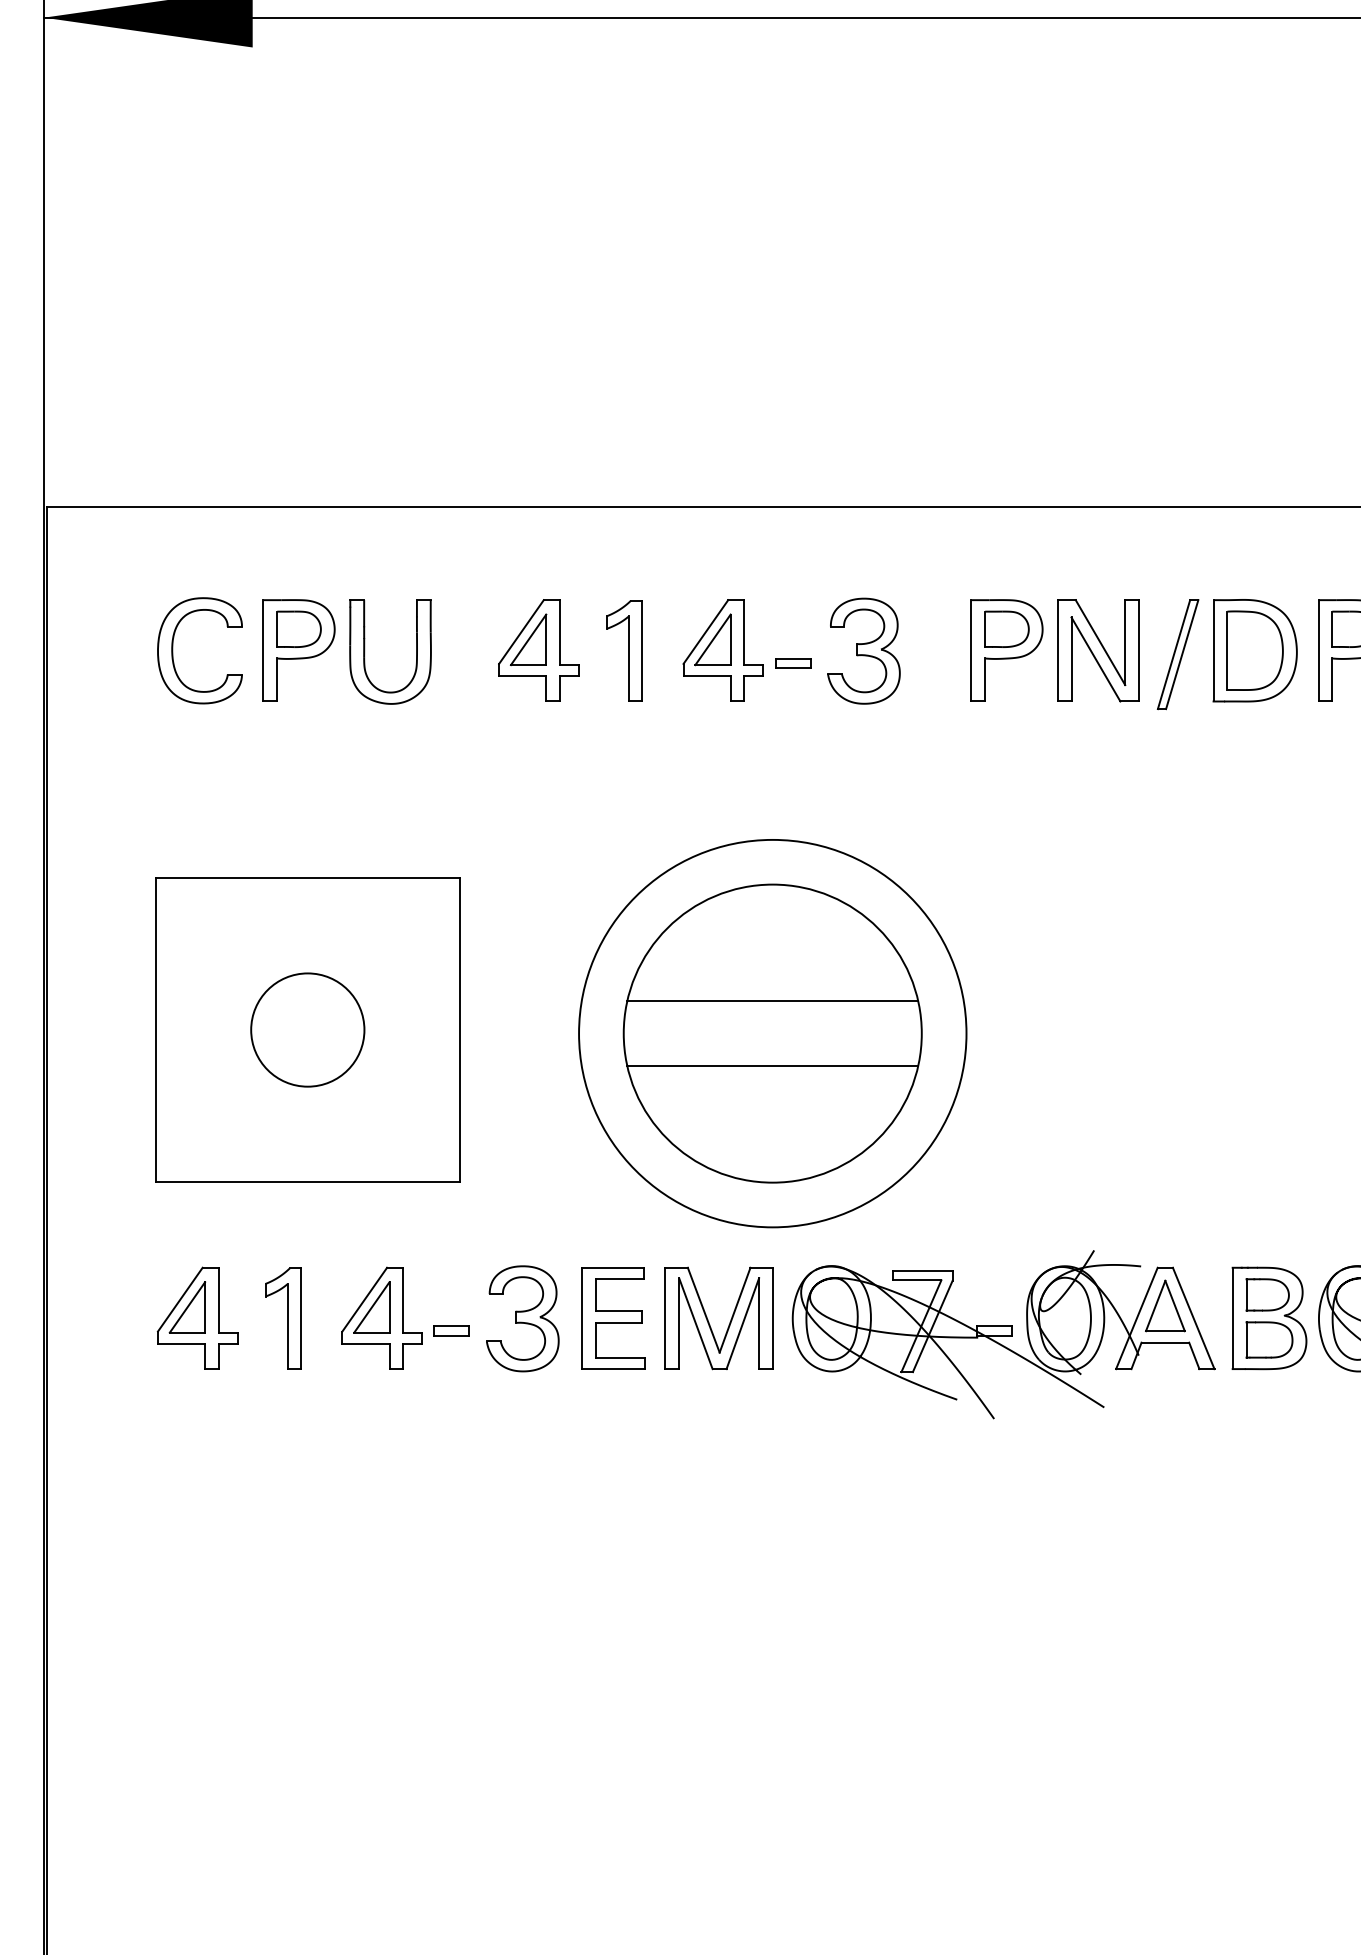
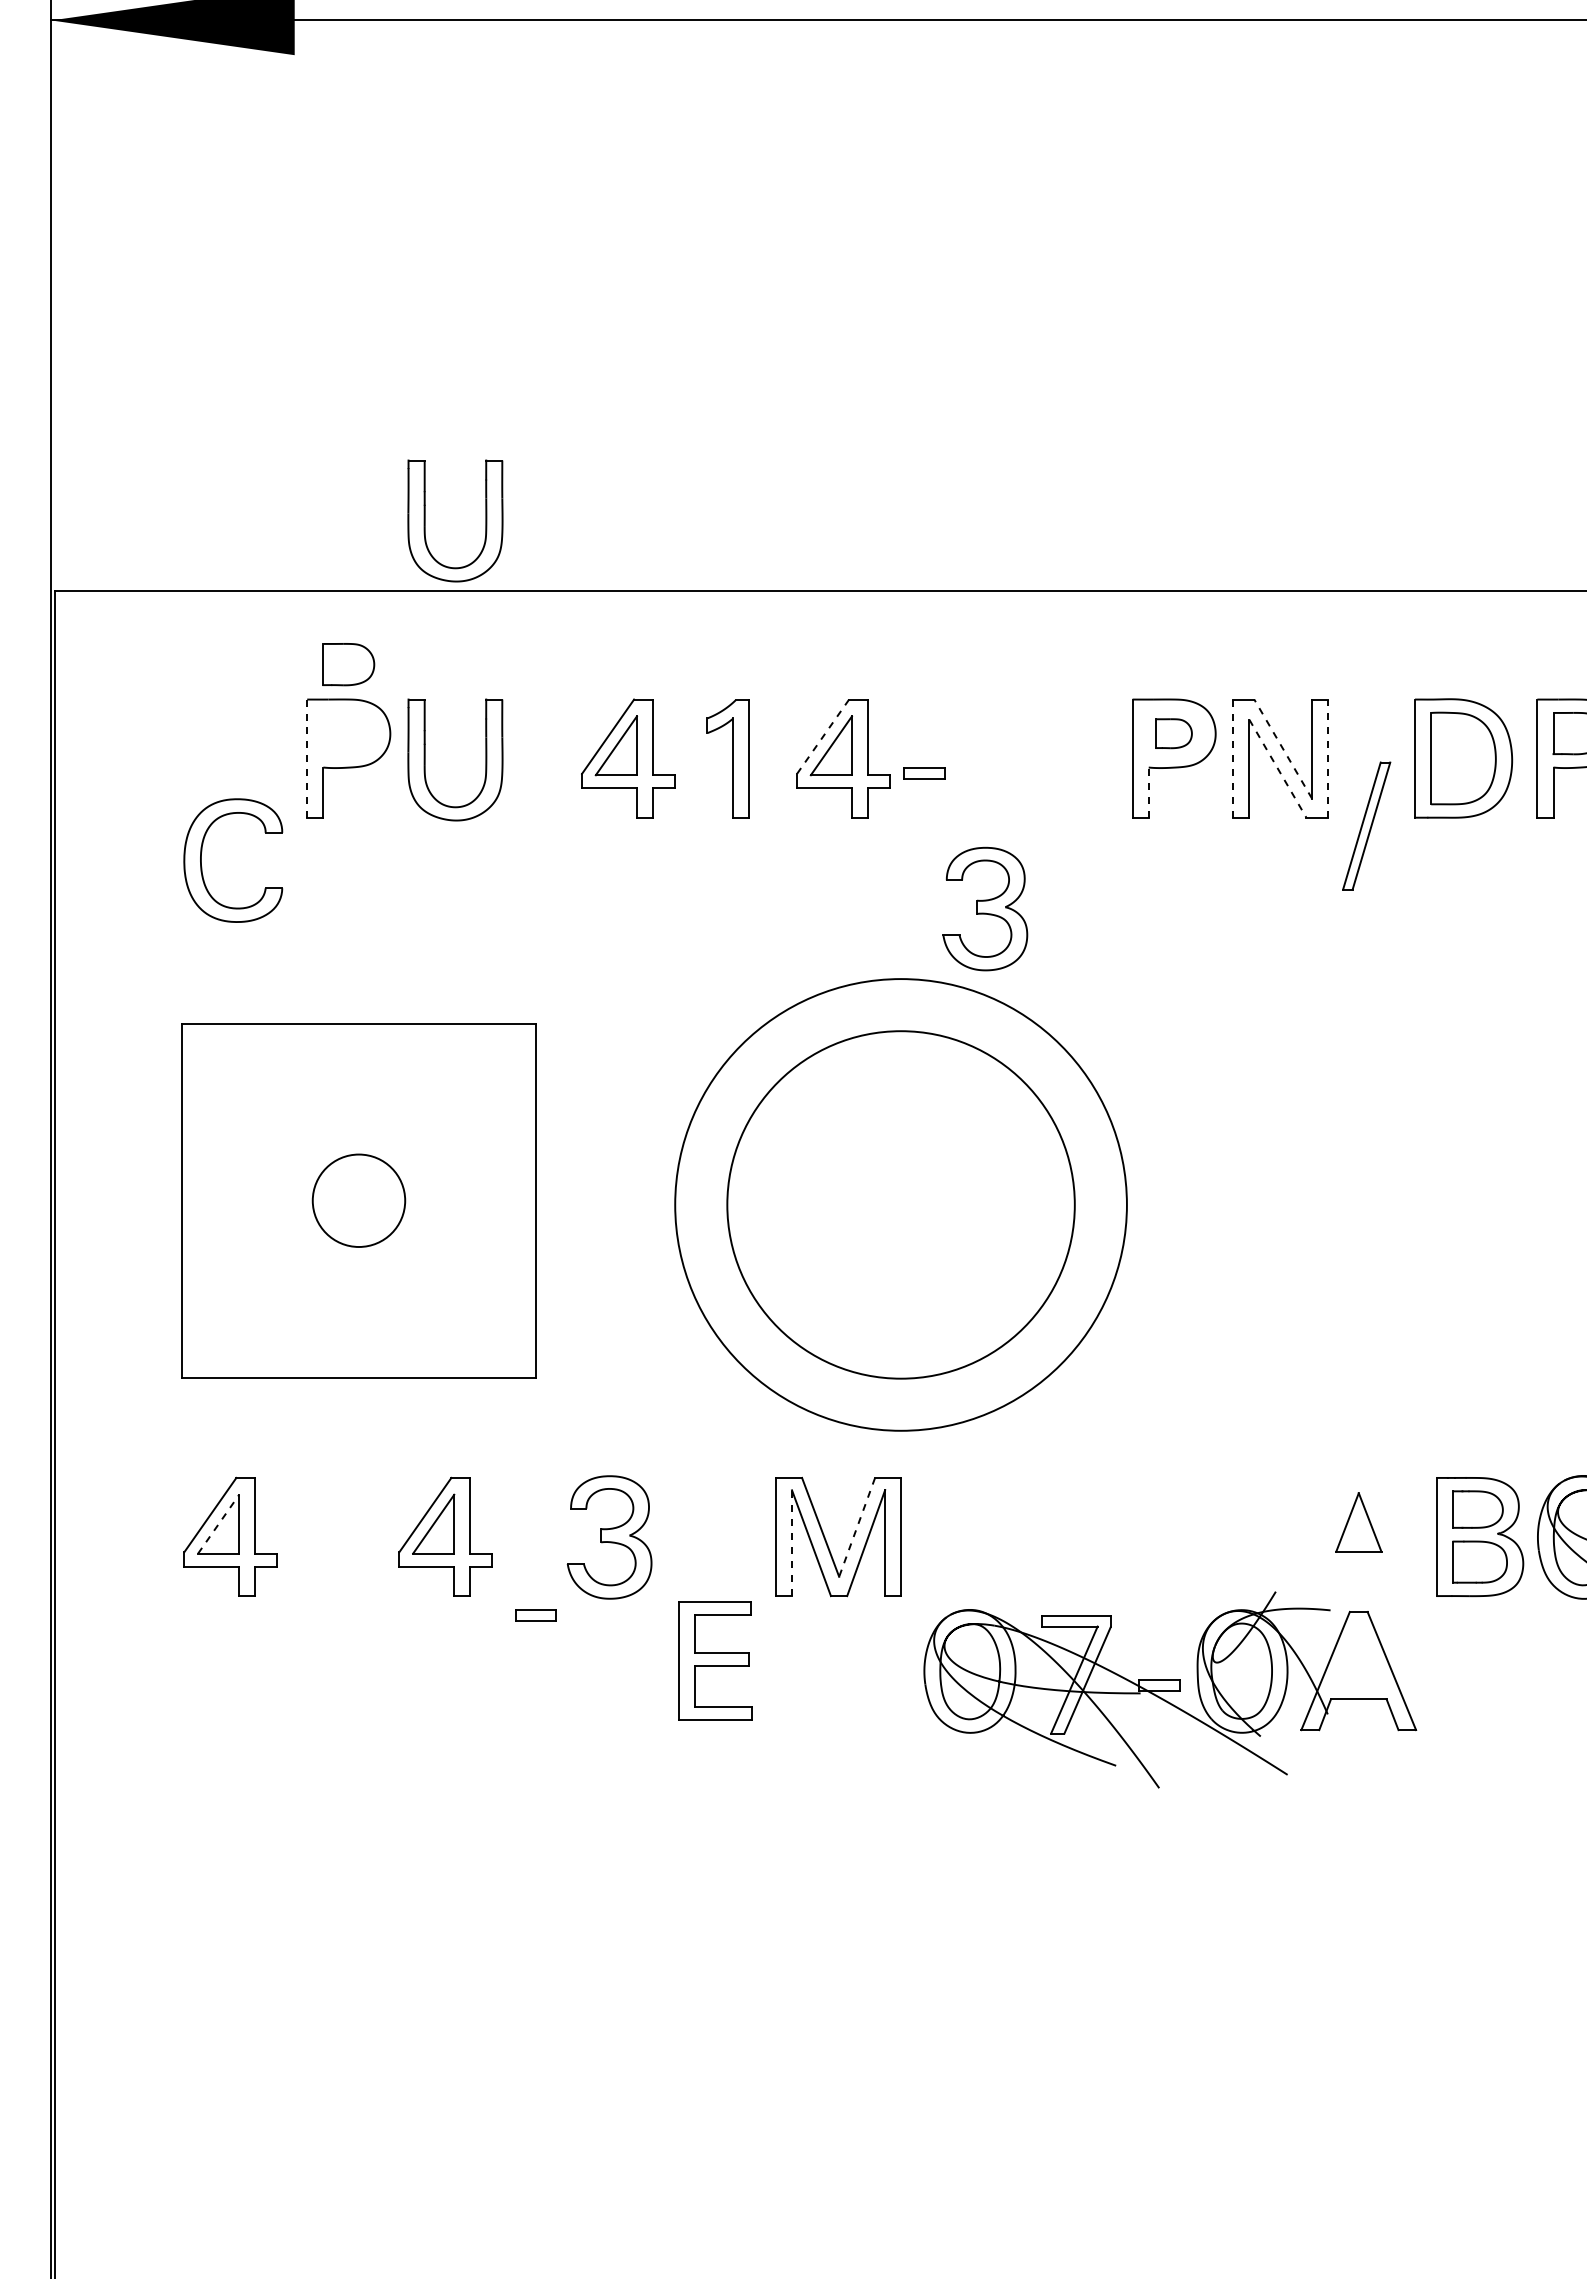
part: (364, 446) -> (425, 520), added
part: (298, 629) -> (348, 664), moved
part: (1006, 629) -> (1173, 733), size x0.7
line: (705, 632) -> (822, 737), solid -> dashed
line: (1099, 642) -> (1282, 748), solid -> dashed
part: (864, 650) -> (985, 908), moved
line: (1139, 650) -> (1328, 758), solid -> dashed
line: (263, 651) -> (307, 759), solid -> dashed
line: (1057, 651) -> (1233, 759), solid -> dashed
part: (1177, 654) -> (1366, 825), moved
part: (173, 656) -> (202, 867), moved
line: (1095, 659) -> (1277, 768), solid -> dashed
line: (984, 679) -> (1148, 792), solid -> dashed
line: (772, 1000) -> (900, 1166), removed
circle: (307, 1029) -> (358, 1200), size x0.7
line: (772, 1066) -> (900, 1243), removed
line: (187, 1307) -> (218, 1524), solid -> dashed
line: (735, 1310) -> (857, 1527), solid -> dashed
part: (283, 1318) -> (330, 1537), removed
part: (613, 1318) -> (715, 1660), moved
line: (679, 1324) -> (792, 1543), solid -> dashed
part: (451, 1330) -> (535, 1615), moved
part: (1003, 1334) -> (1170, 1689), moved

